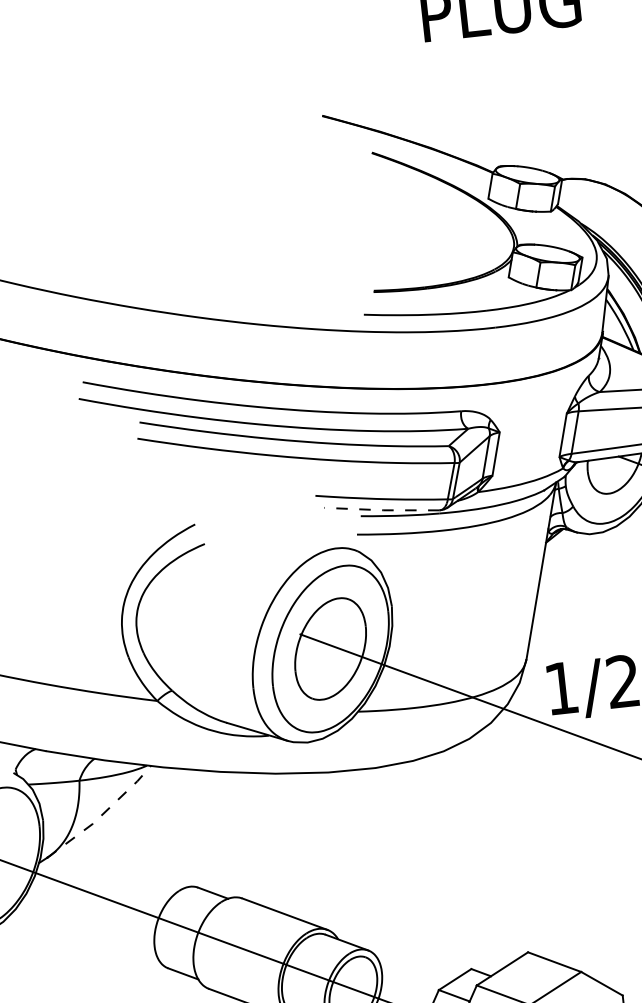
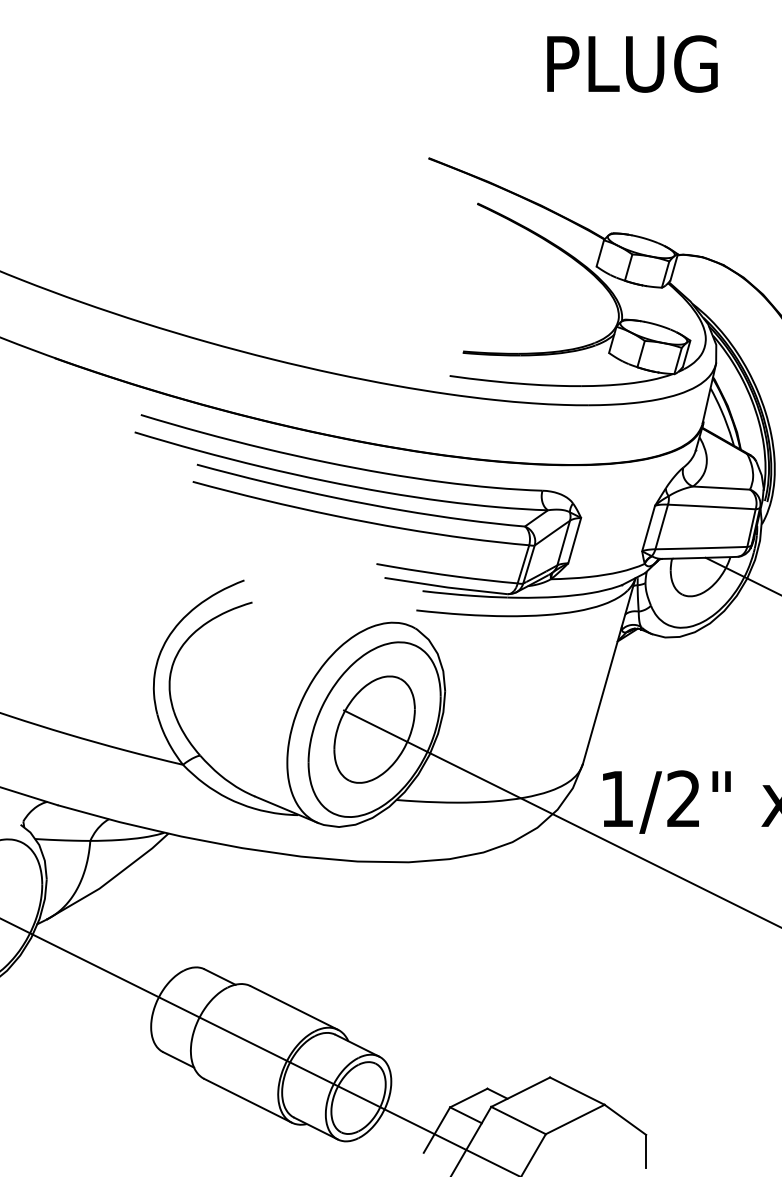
line: (381, 510) -> (445, 587), dashed -> solid
line: (102, 815) -> (110, 880), dashed -> solid

